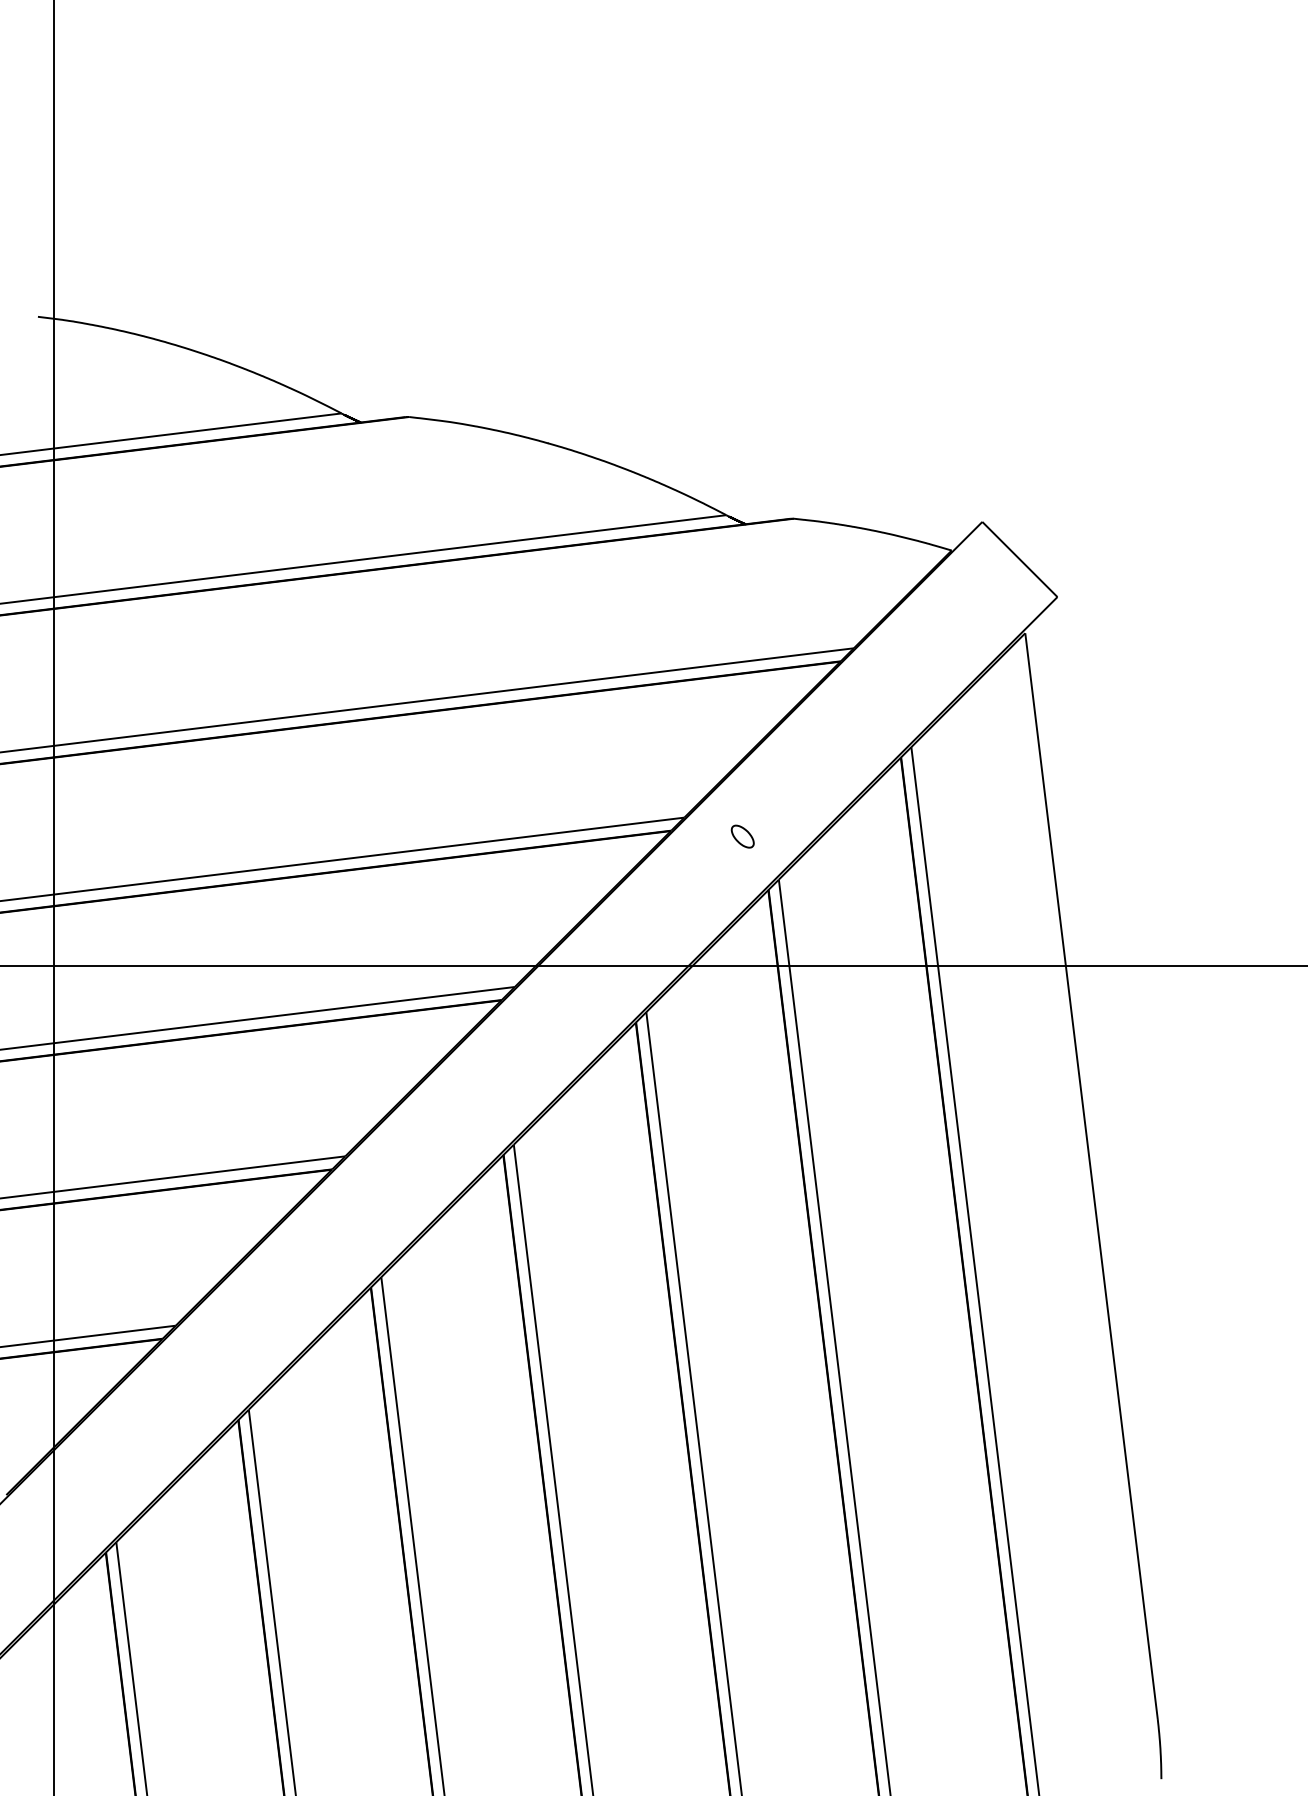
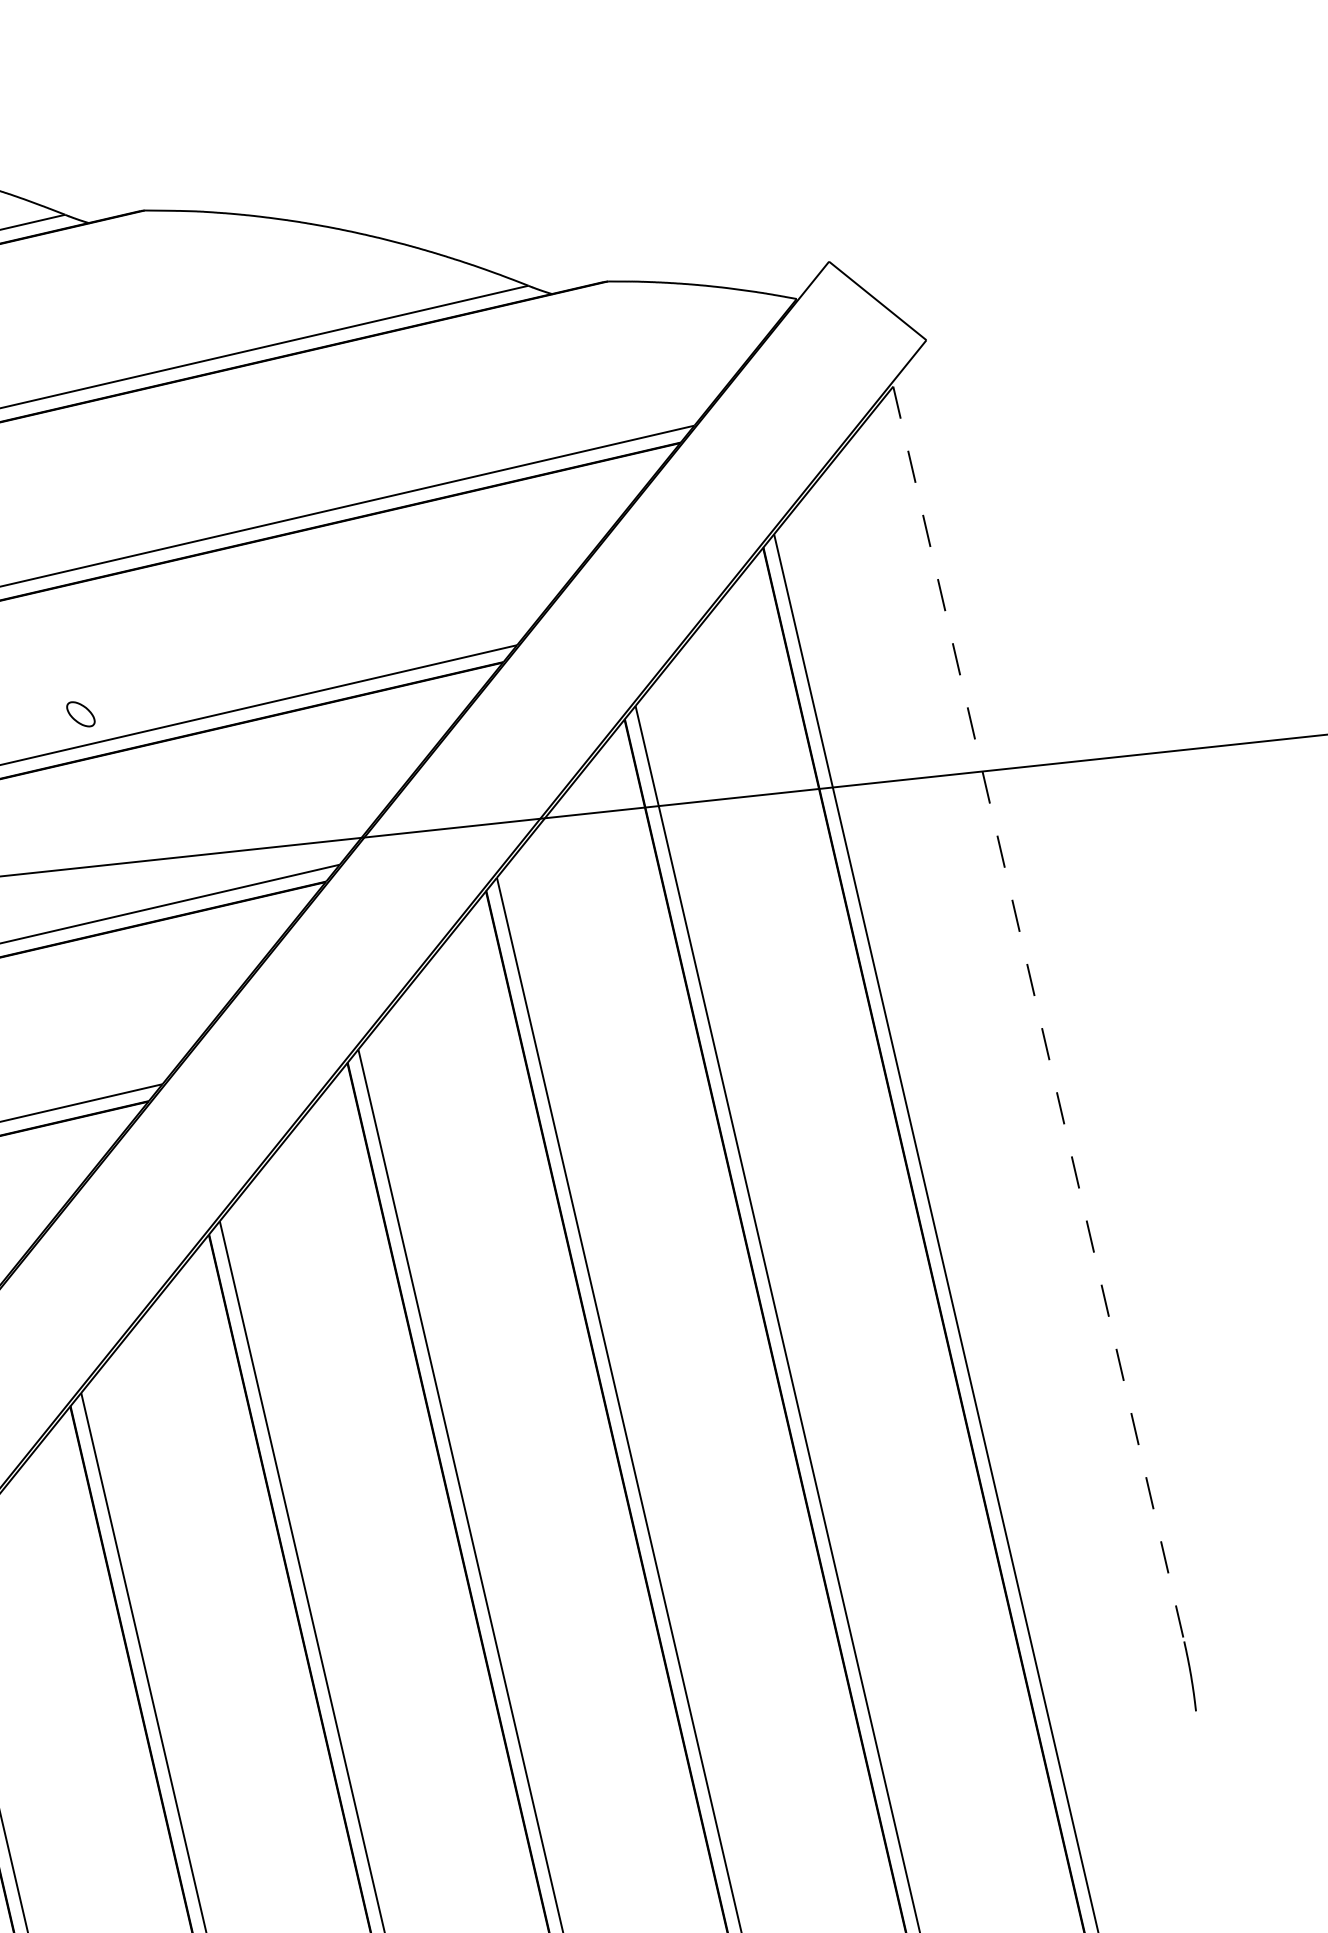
part: (742, 836) -> (80, 714), moved
line: (1091, 1176) -> (1038, 1014), solid -> dashed

